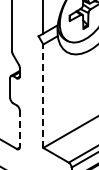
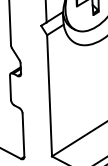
line: (43, 96) -> (49, 96), dashed -> solid
line: (19, 128) -> (23, 134), dashed -> solid

